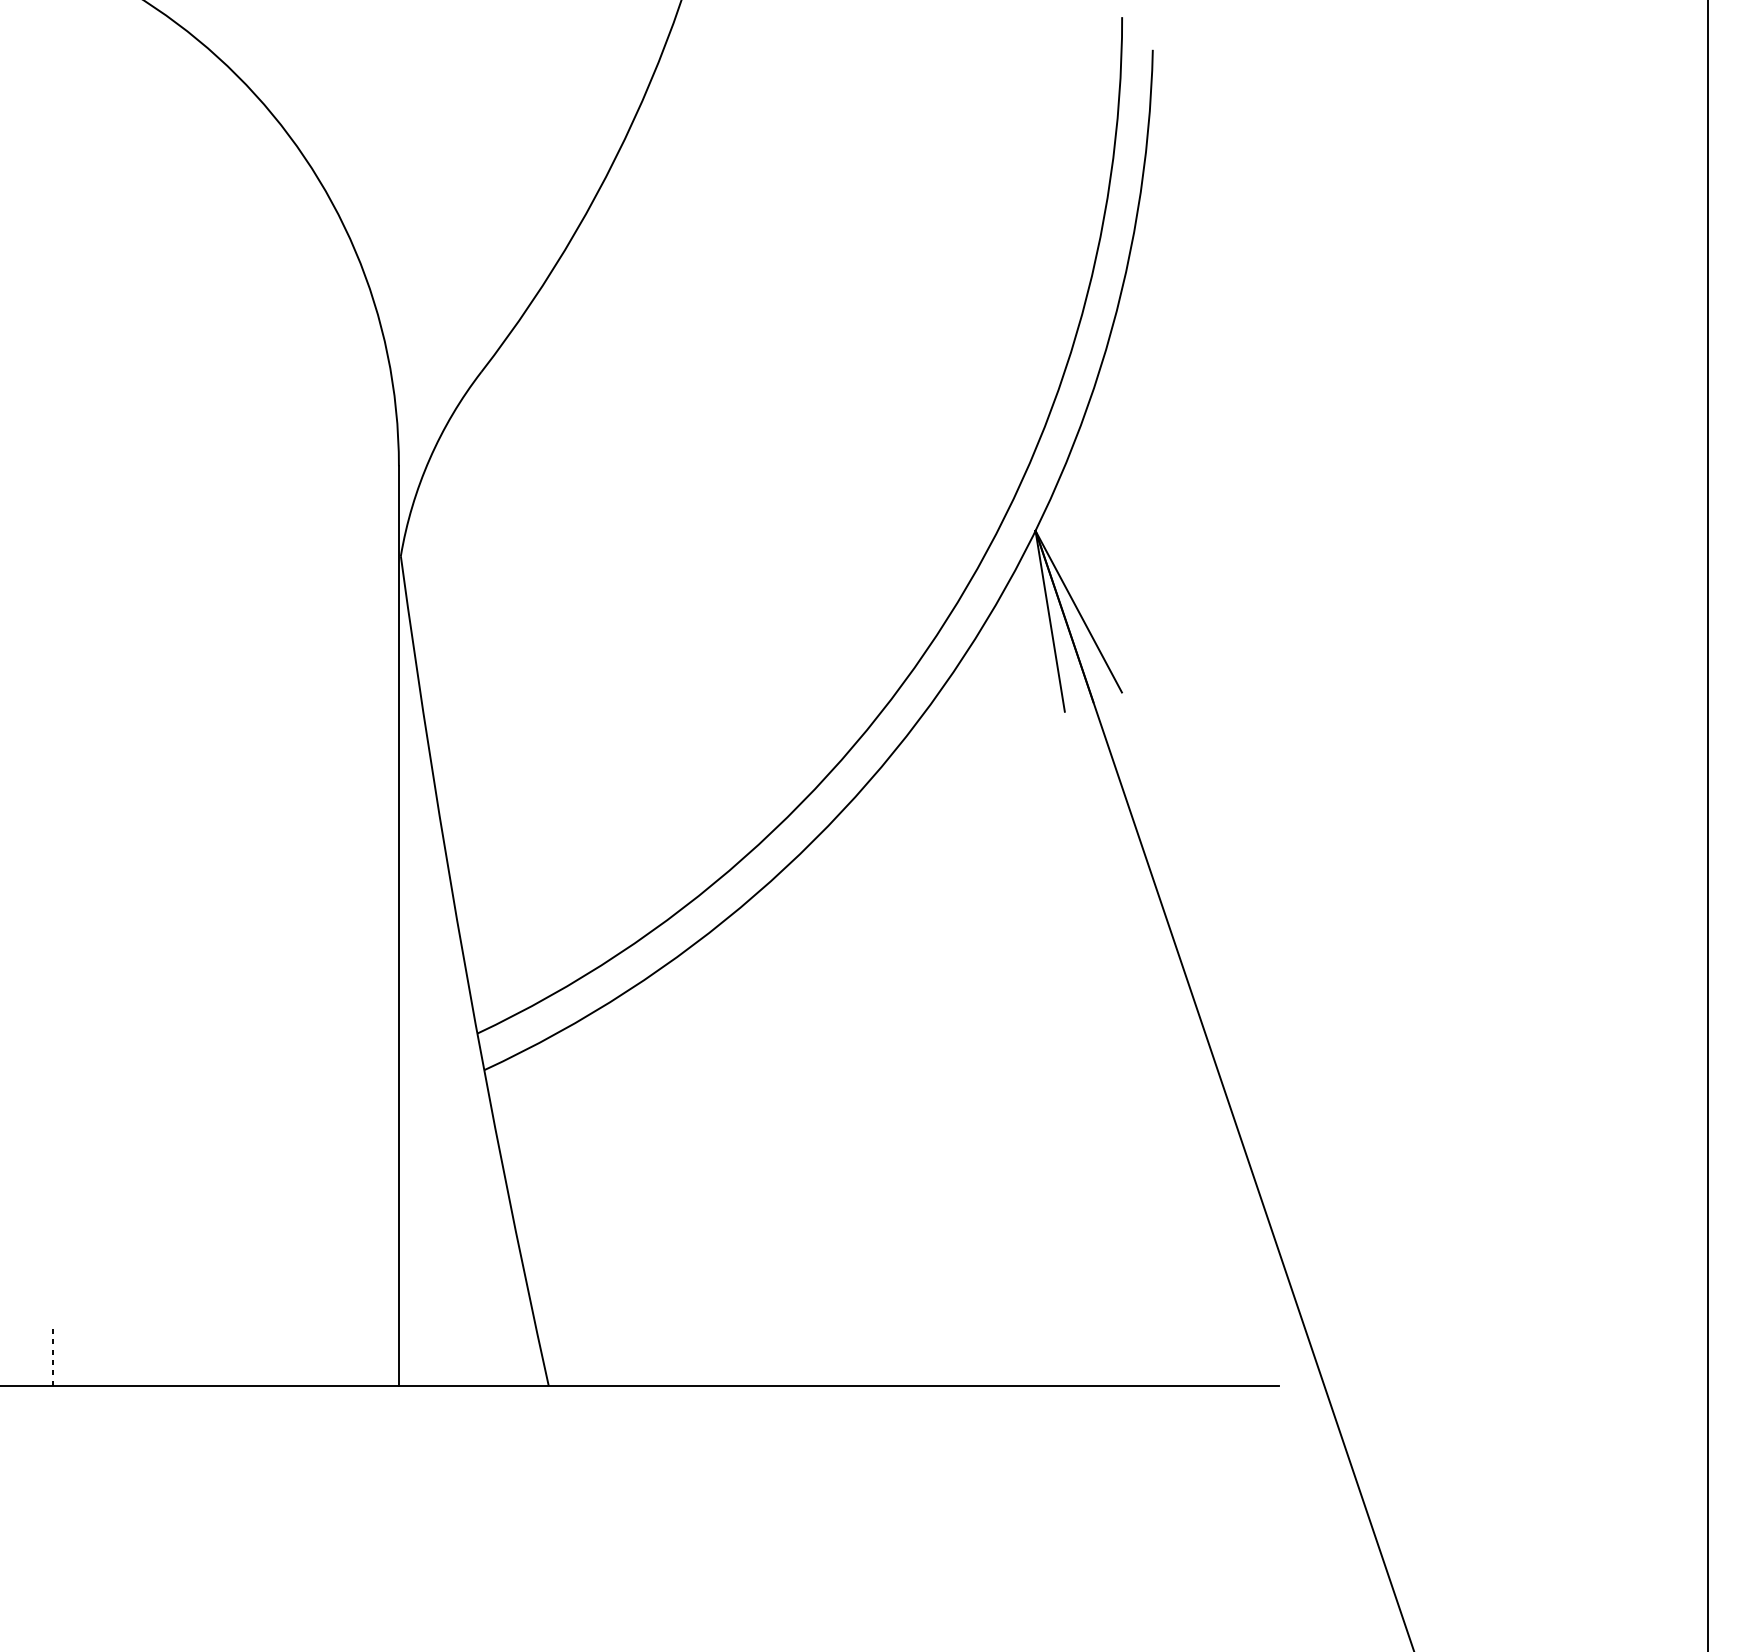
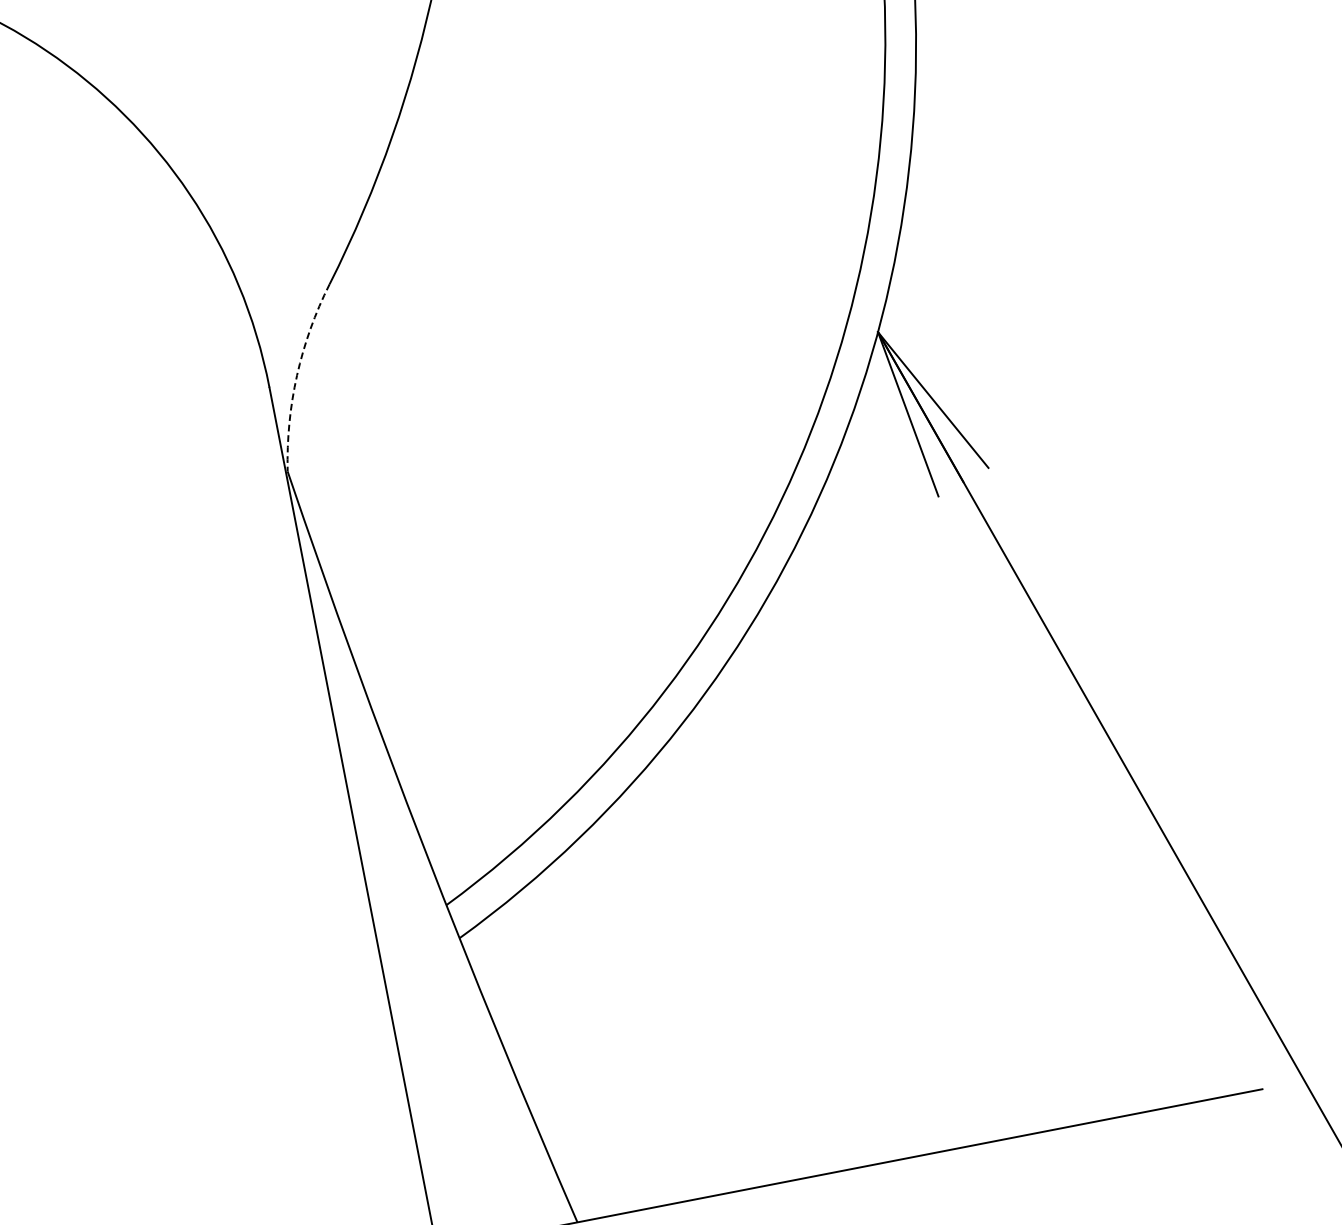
arc: (429, 459) -> (296, 375), solid -> dashed

